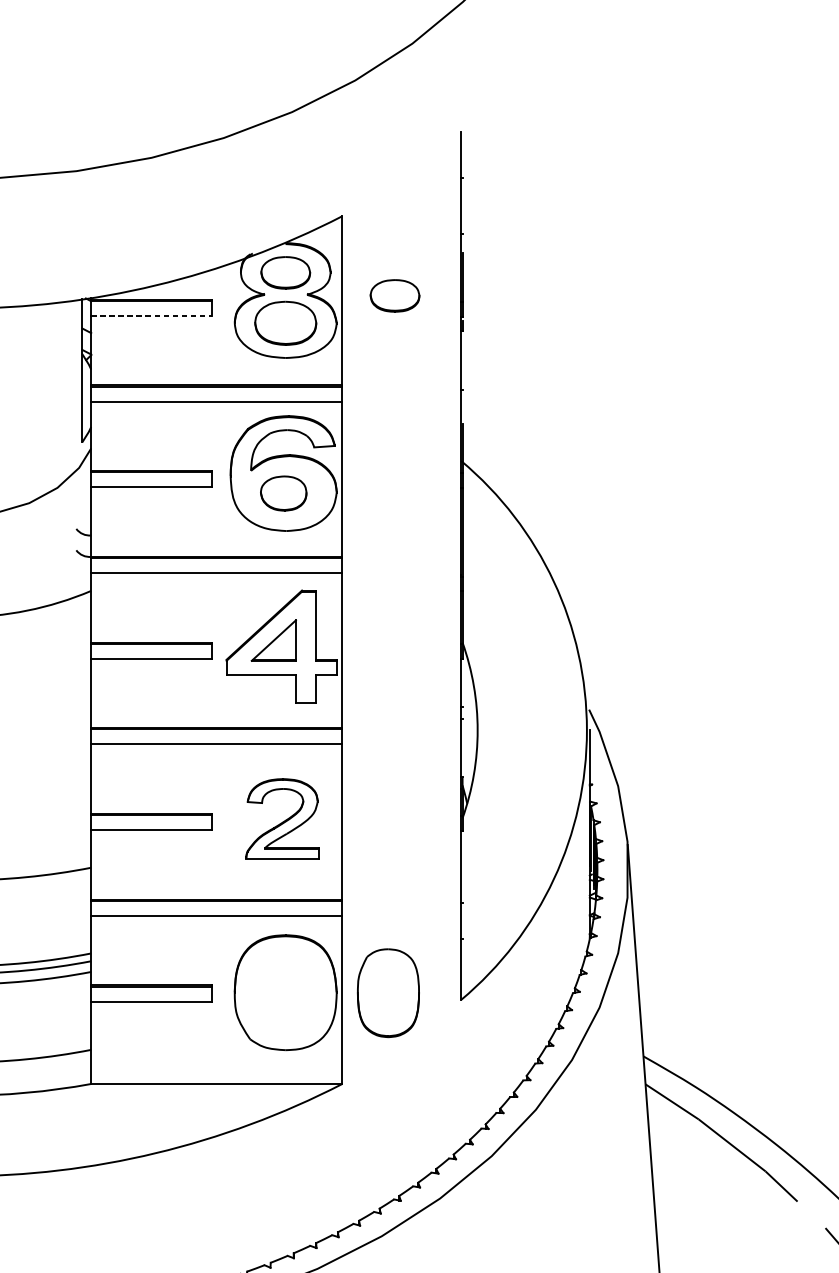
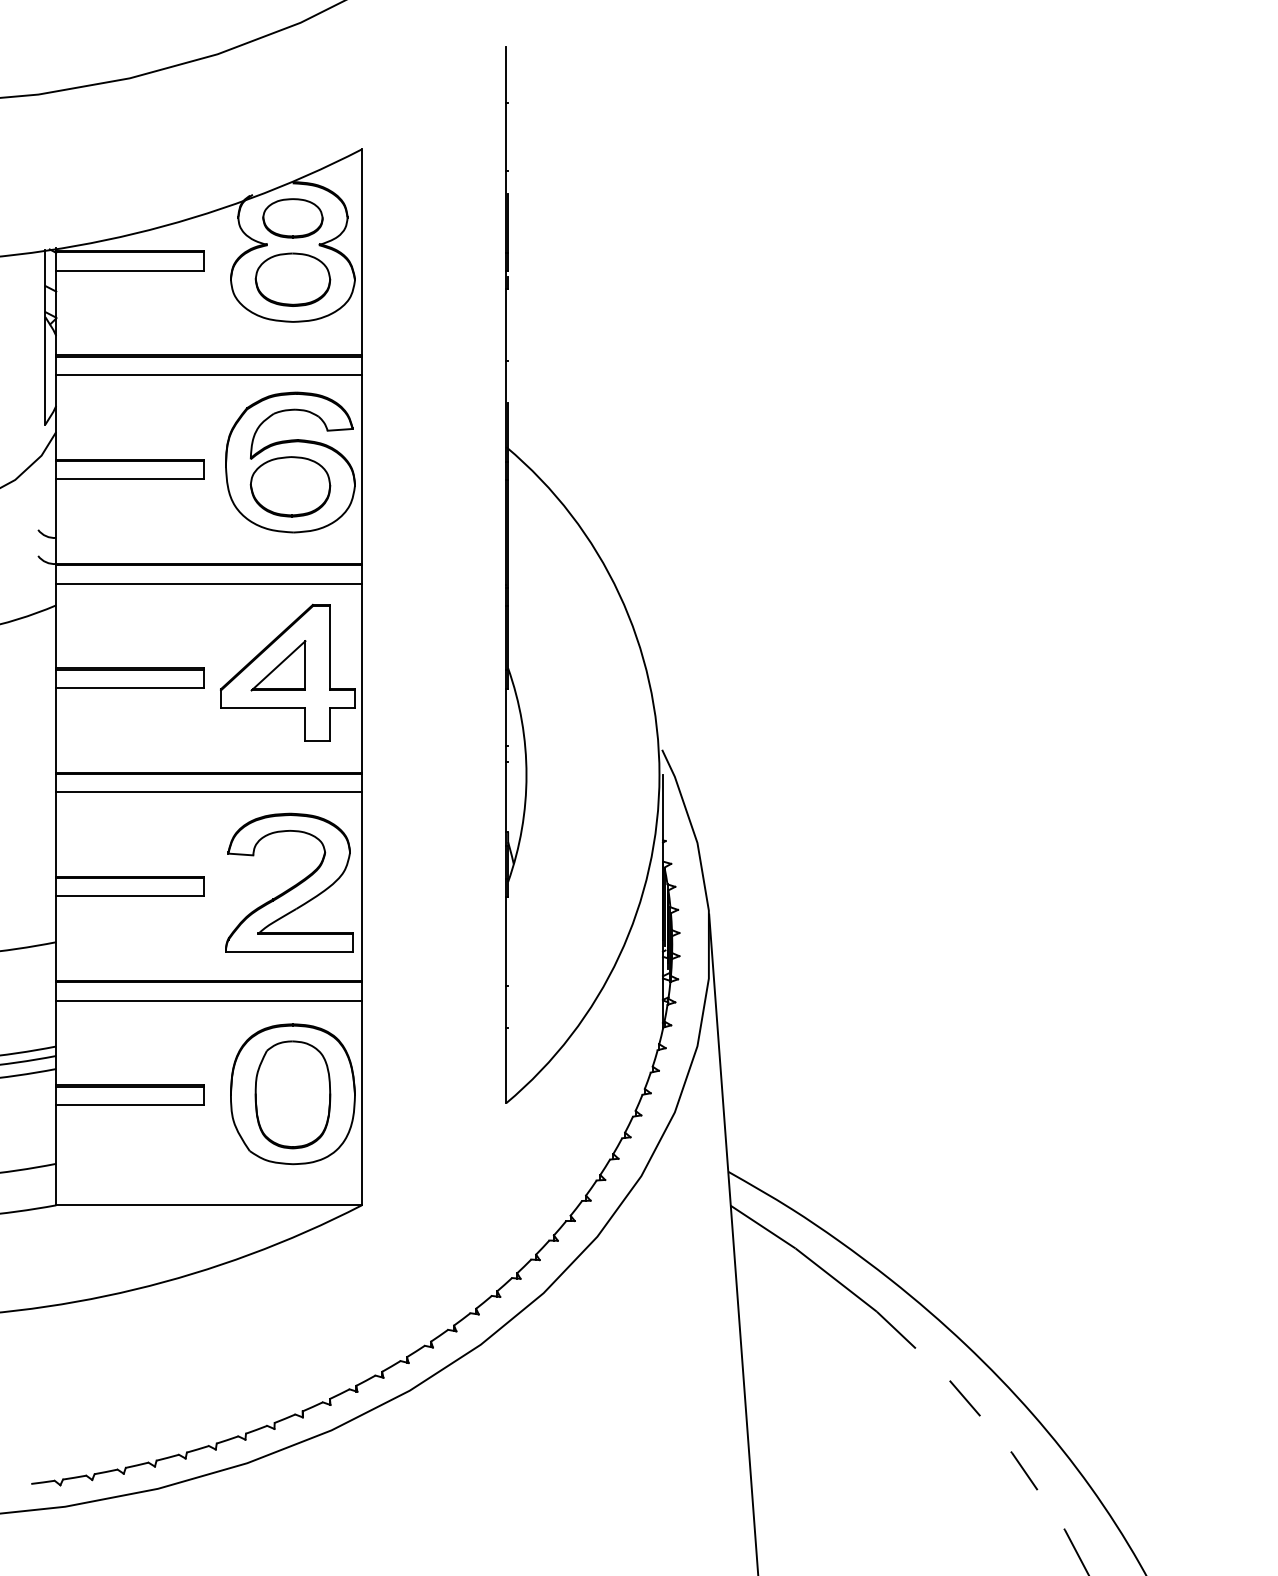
part: (394, 296) -> (425, 246), removed
line: (152, 315) -> (130, 270), dashed -> solid
part: (283, 493) -> (290, 486), size x1.43
part: (282, 818) -> (289, 882), size x1.43
part: (388, 992) -> (292, 1094), moved

